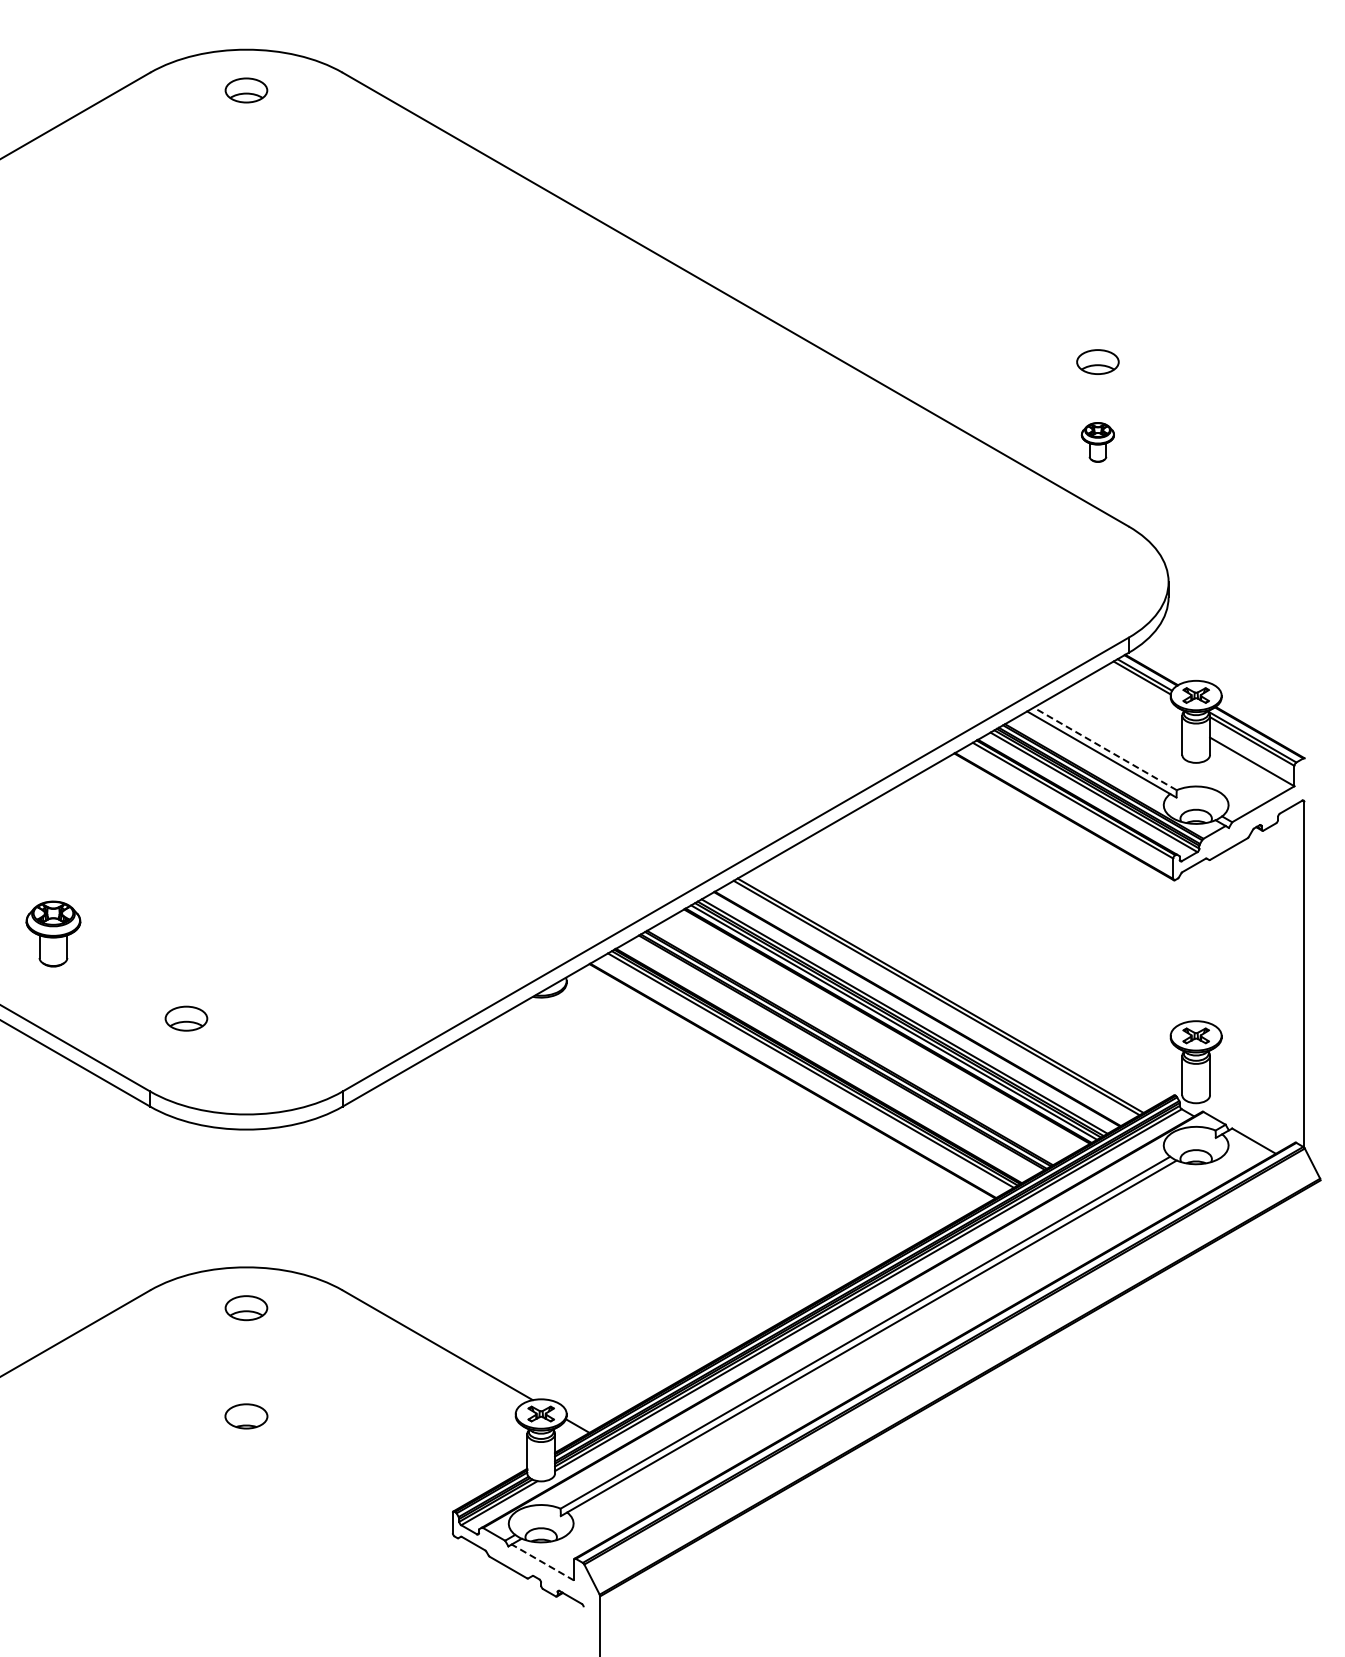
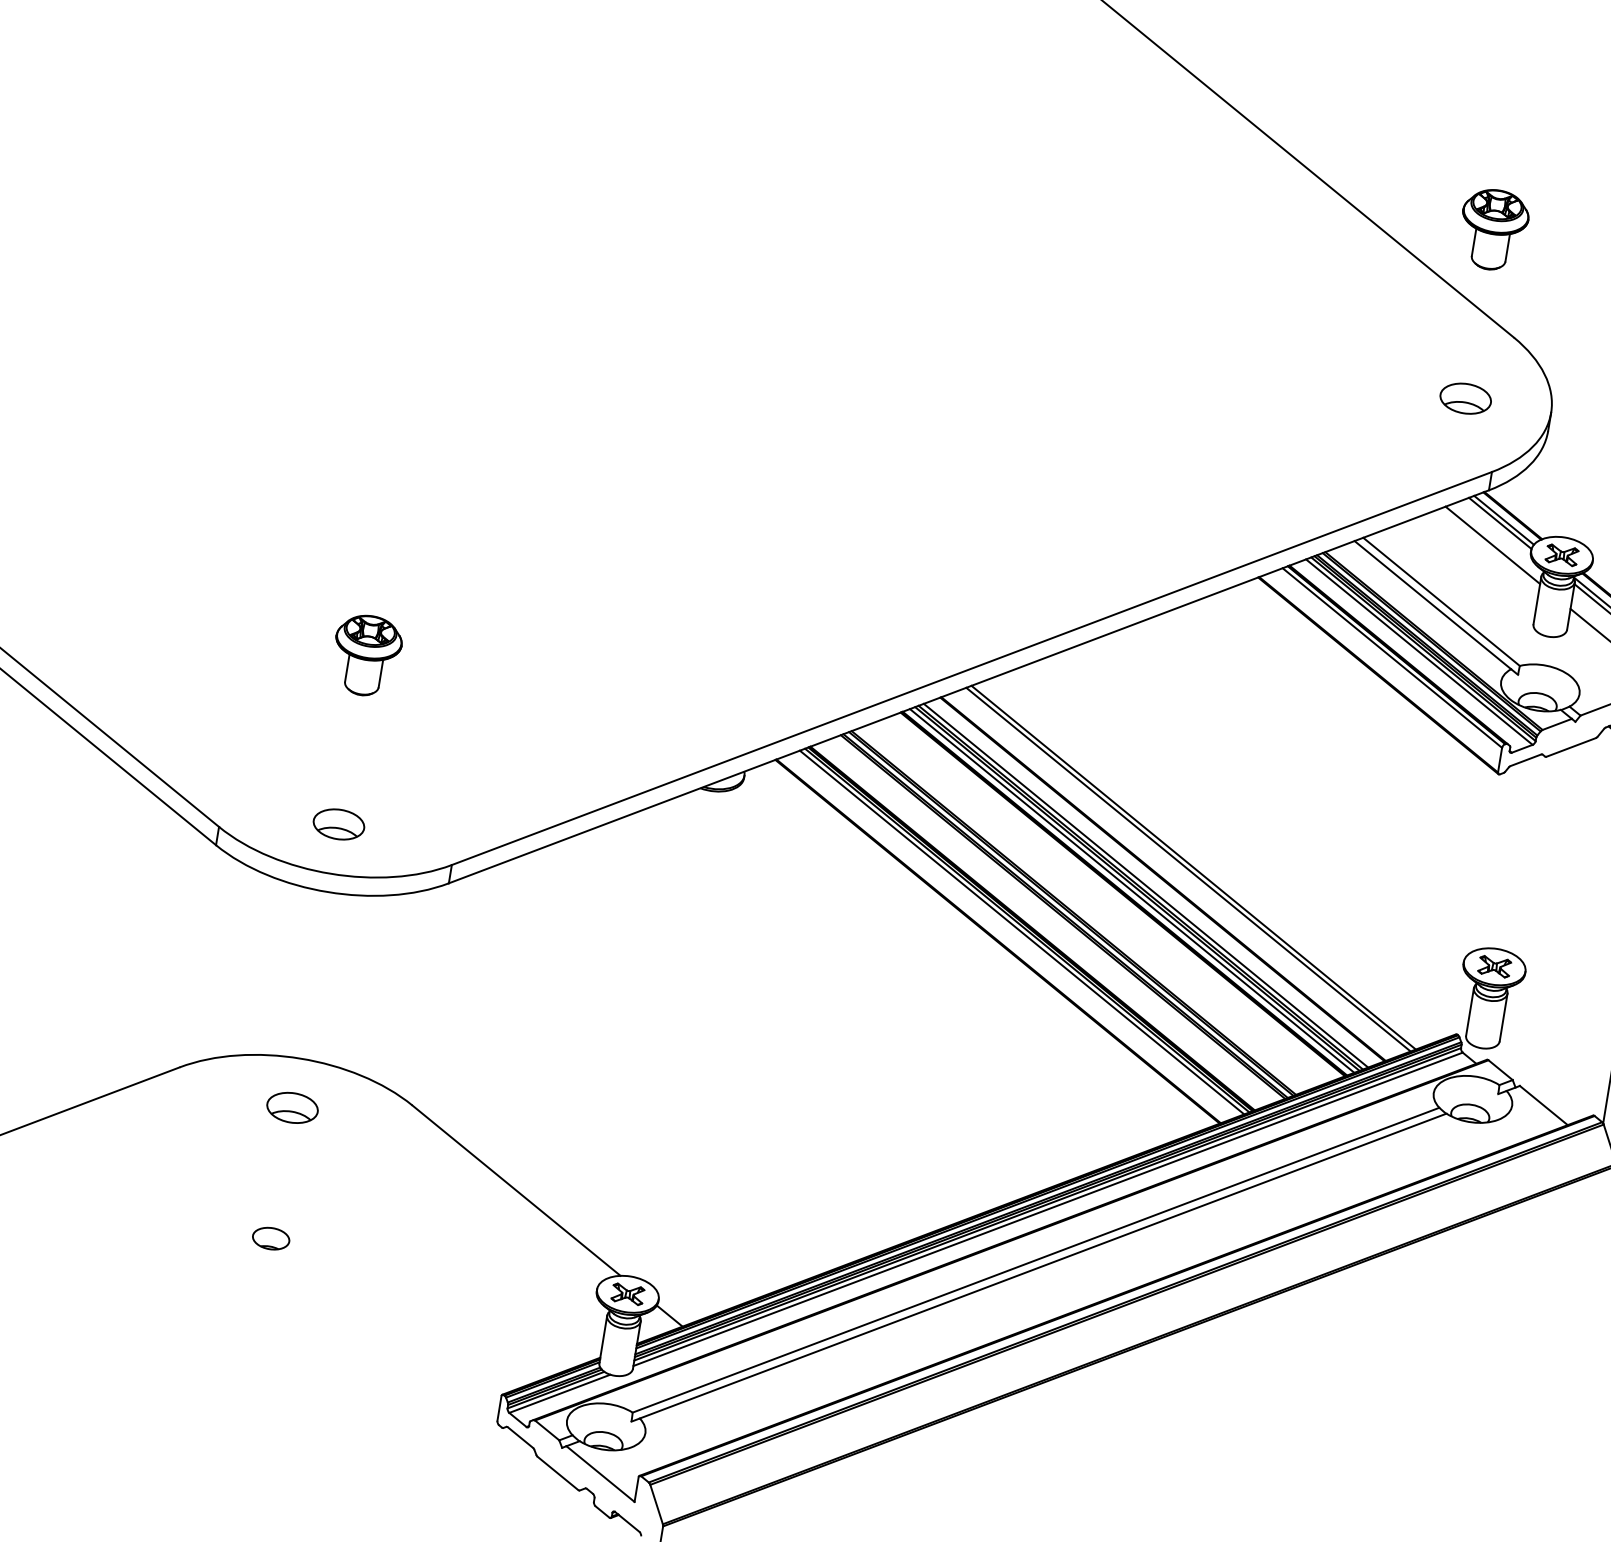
part: (1097, 361) -> (1465, 397), moved
part: (1097, 442) -> (1492, 229), size x1.67
line: (1138, 696) -> (1492, 545), added
line: (1105, 748) -> (1441, 601), dashed -> solid
part: (53, 933) -> (366, 654), moved
part: (186, 1018) -> (339, 824), moved
part: (246, 1415) -> (271, 1237), size x0.71
line: (542, 1562) -> (600, 1474), dashed -> solid

